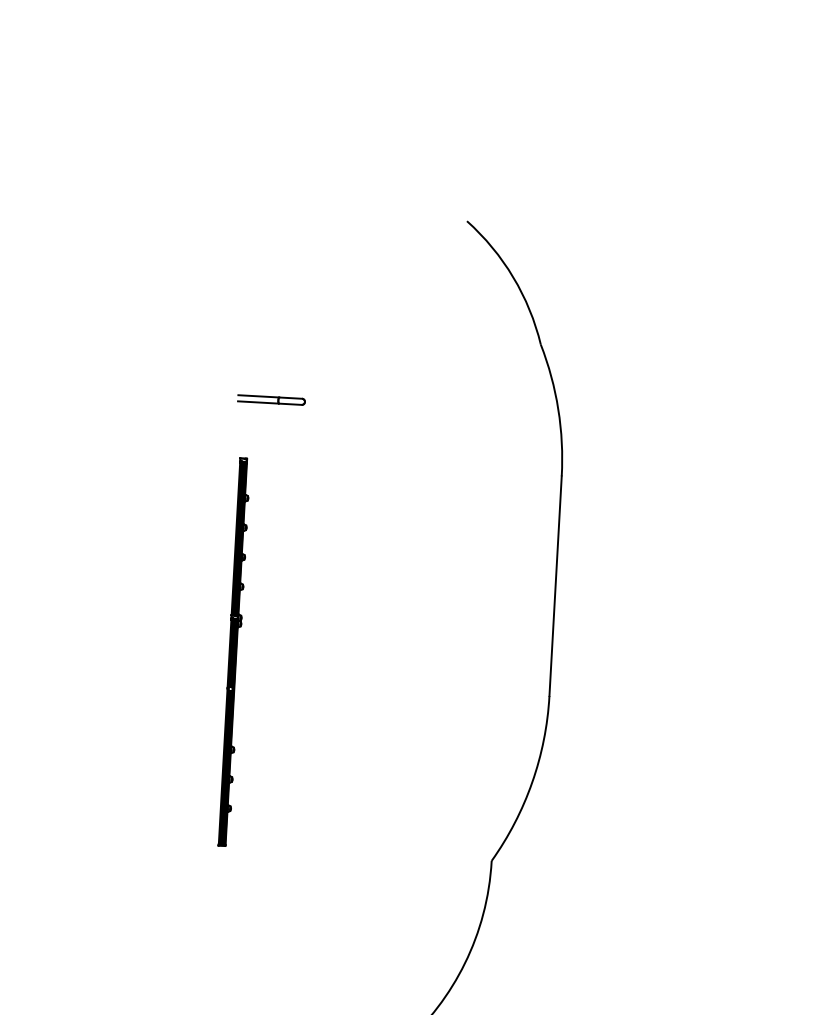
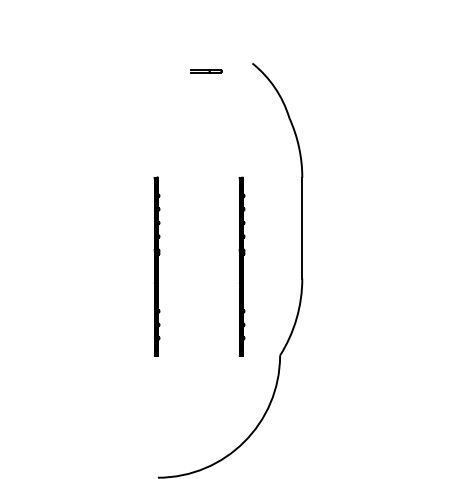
line: (271, 398) -> (206, 70), moved
part: (418, 662) -> (241, 266), added

